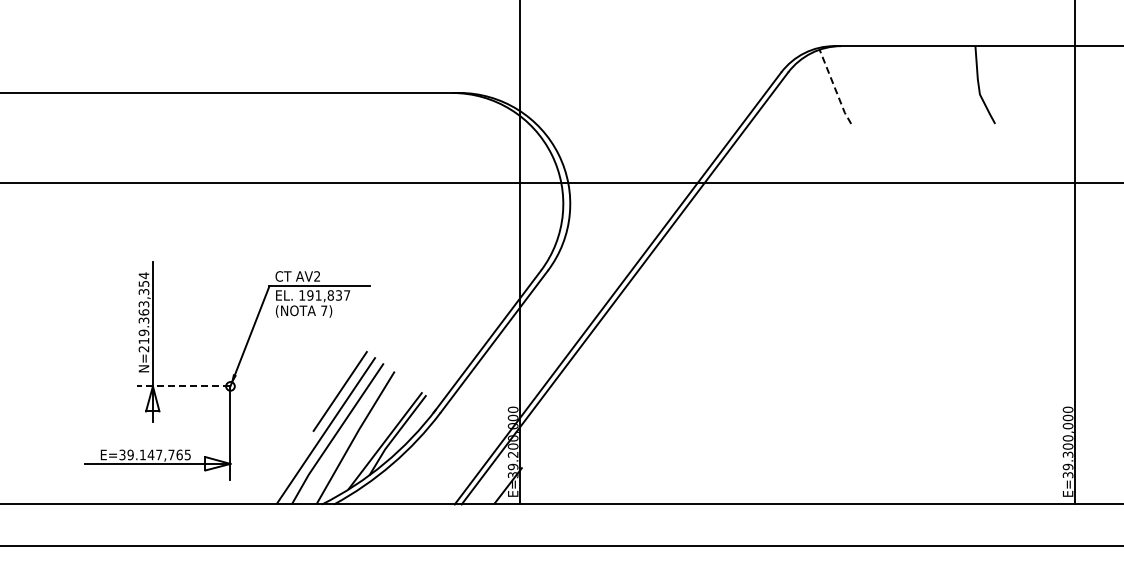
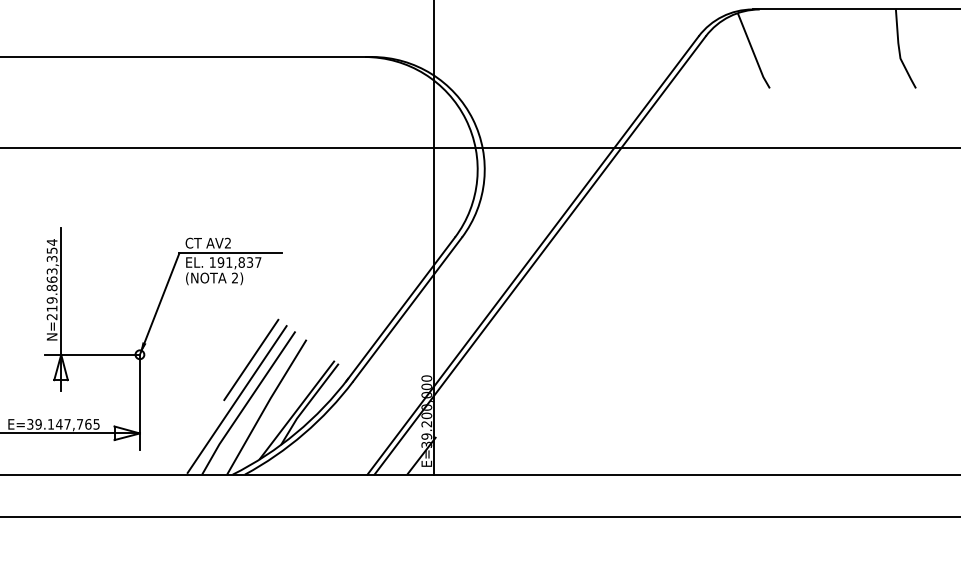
line: (834, 87) -> (752, 51), dashed -> solid
text: (324, 310) -> (235, 277), 7) -> 2)
text: (143, 320) -> (51, 287), N=219.363,354 -> N=219.863,354
line: (183, 386) -> (92, 354), dashed -> solid

